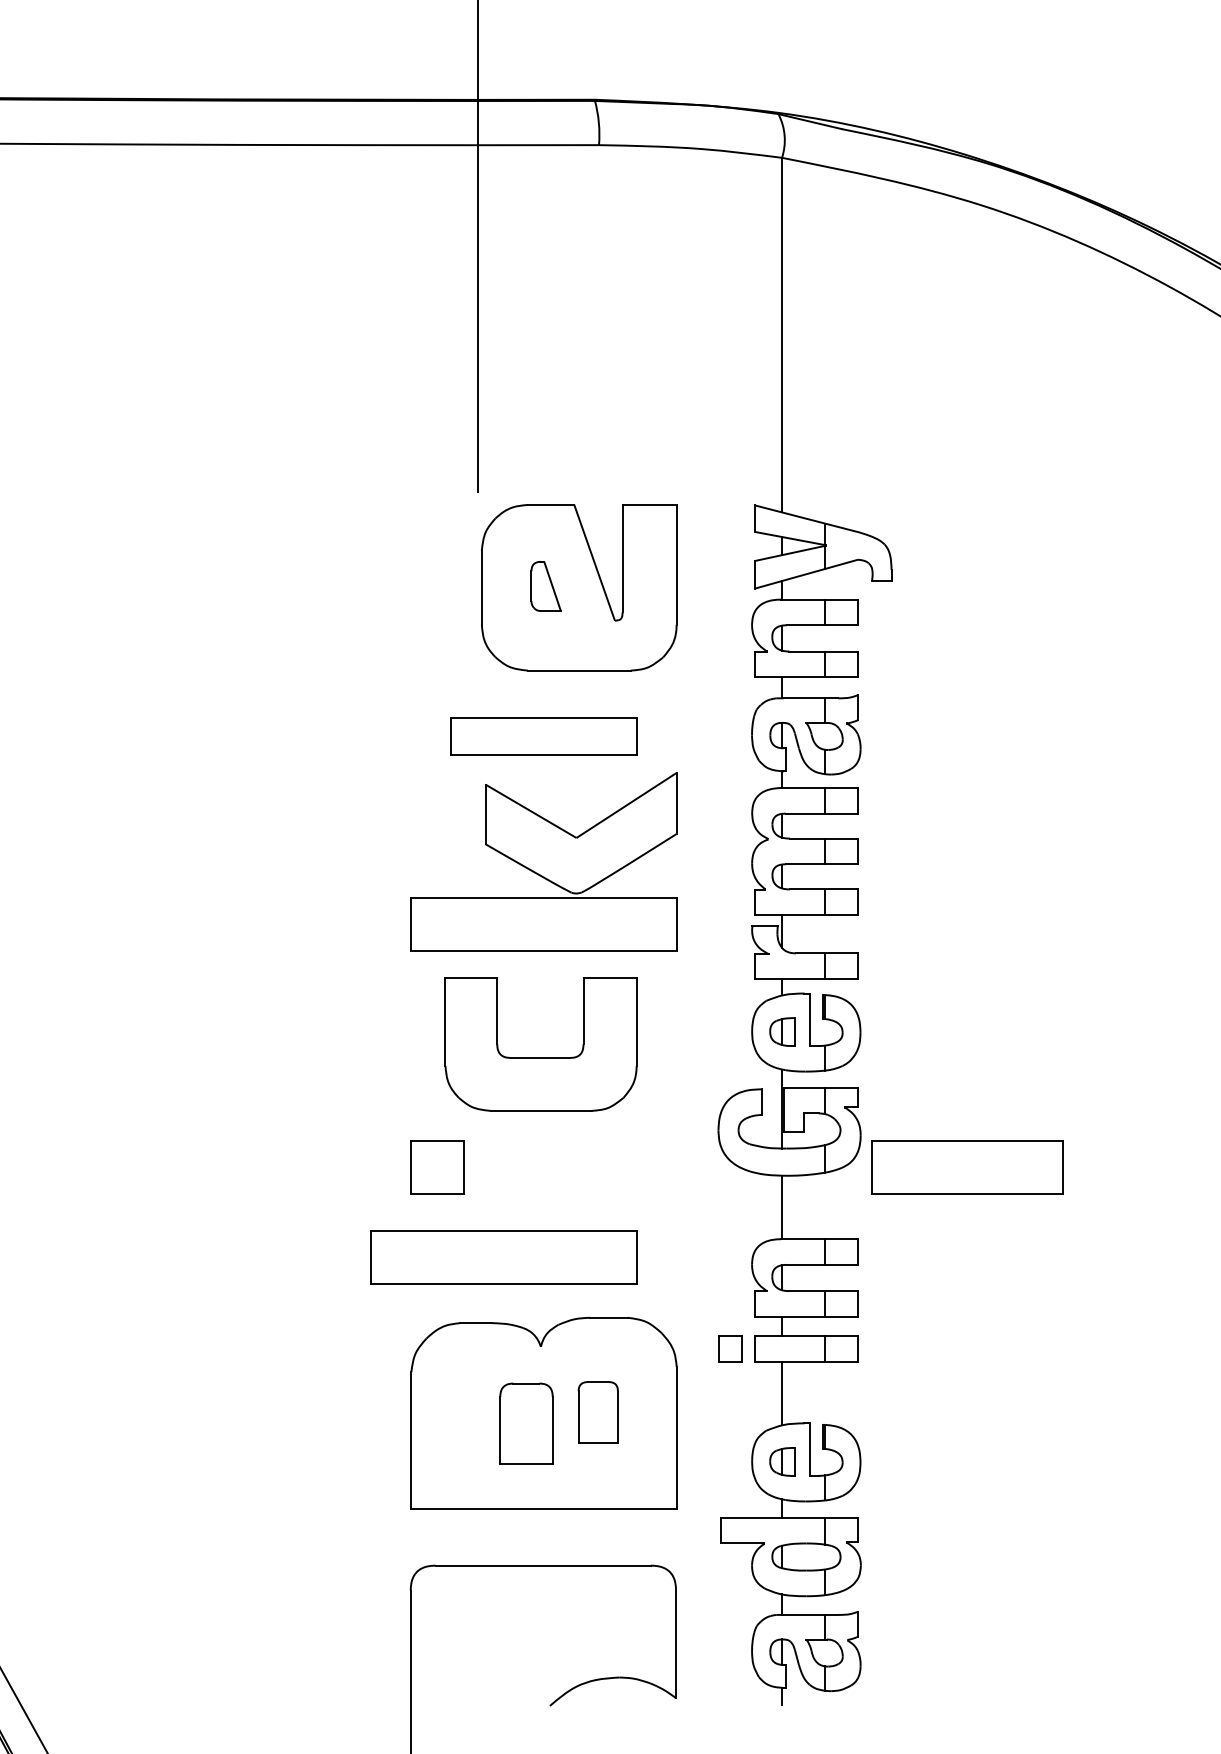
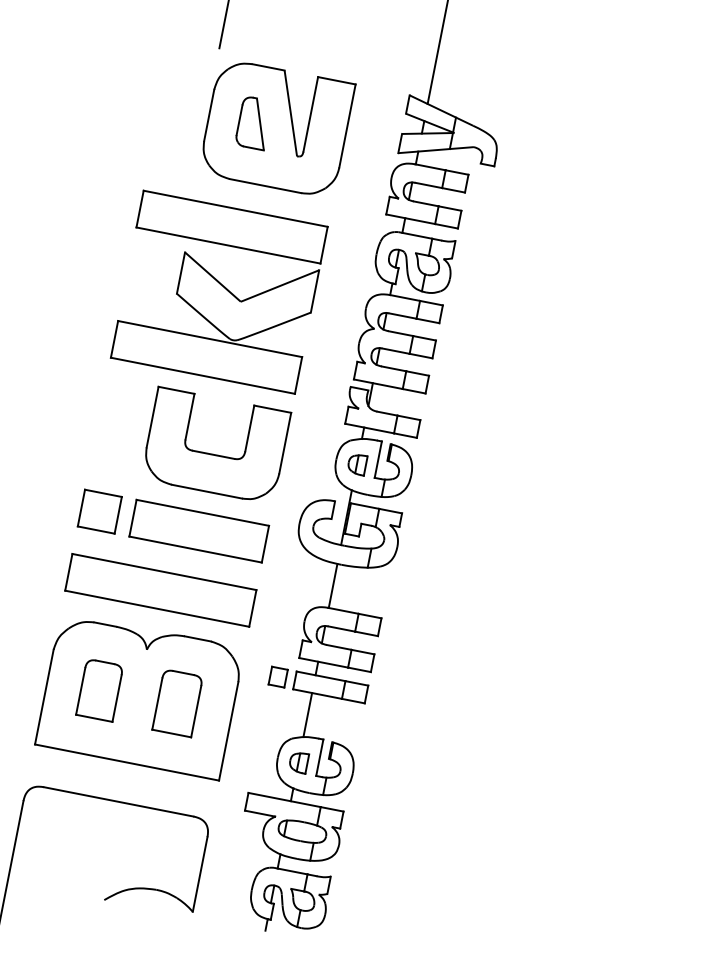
part: (545, 586) -> (253, 123), size x1.43
part: (543, 736) -> (231, 226), size x1.43
part: (540, 1057) -> (213, 454), moved
part: (967, 1167) -> (199, 530), moved
part: (503, 1257) -> (160, 590), moved
part: (598, 1412) -> (177, 703), size x1.43
part: (526, 1423) -> (99, 690), moved

